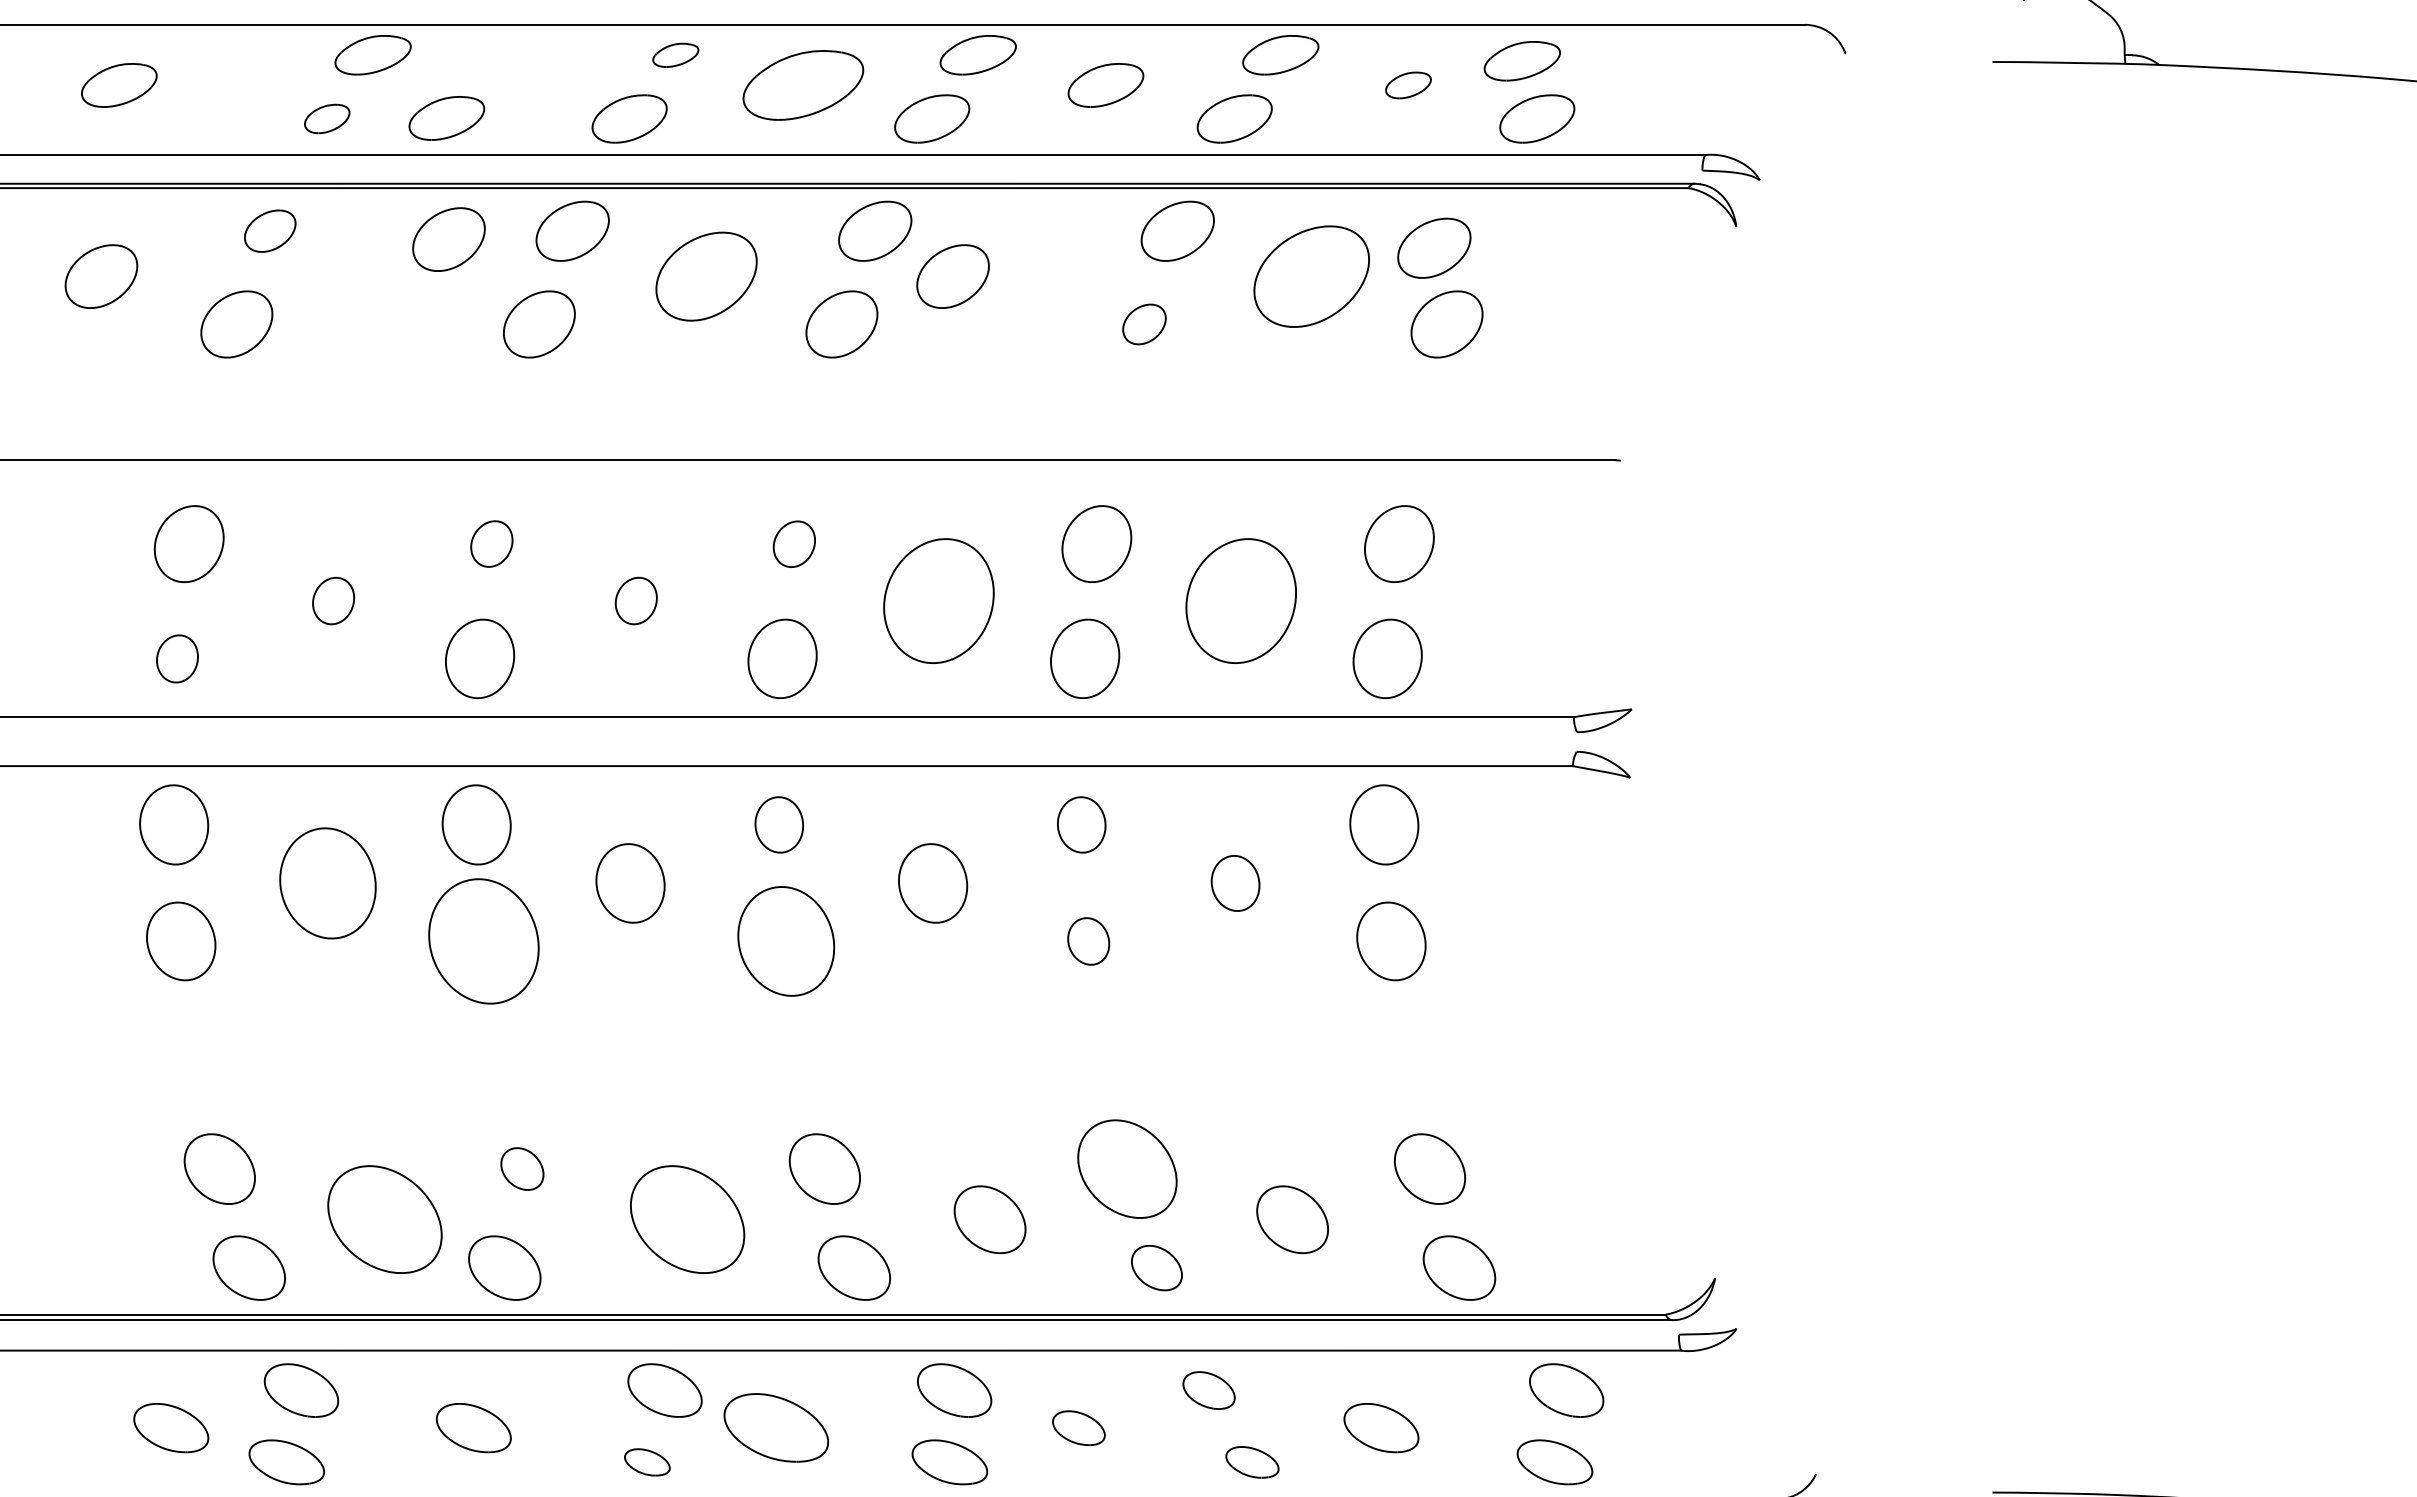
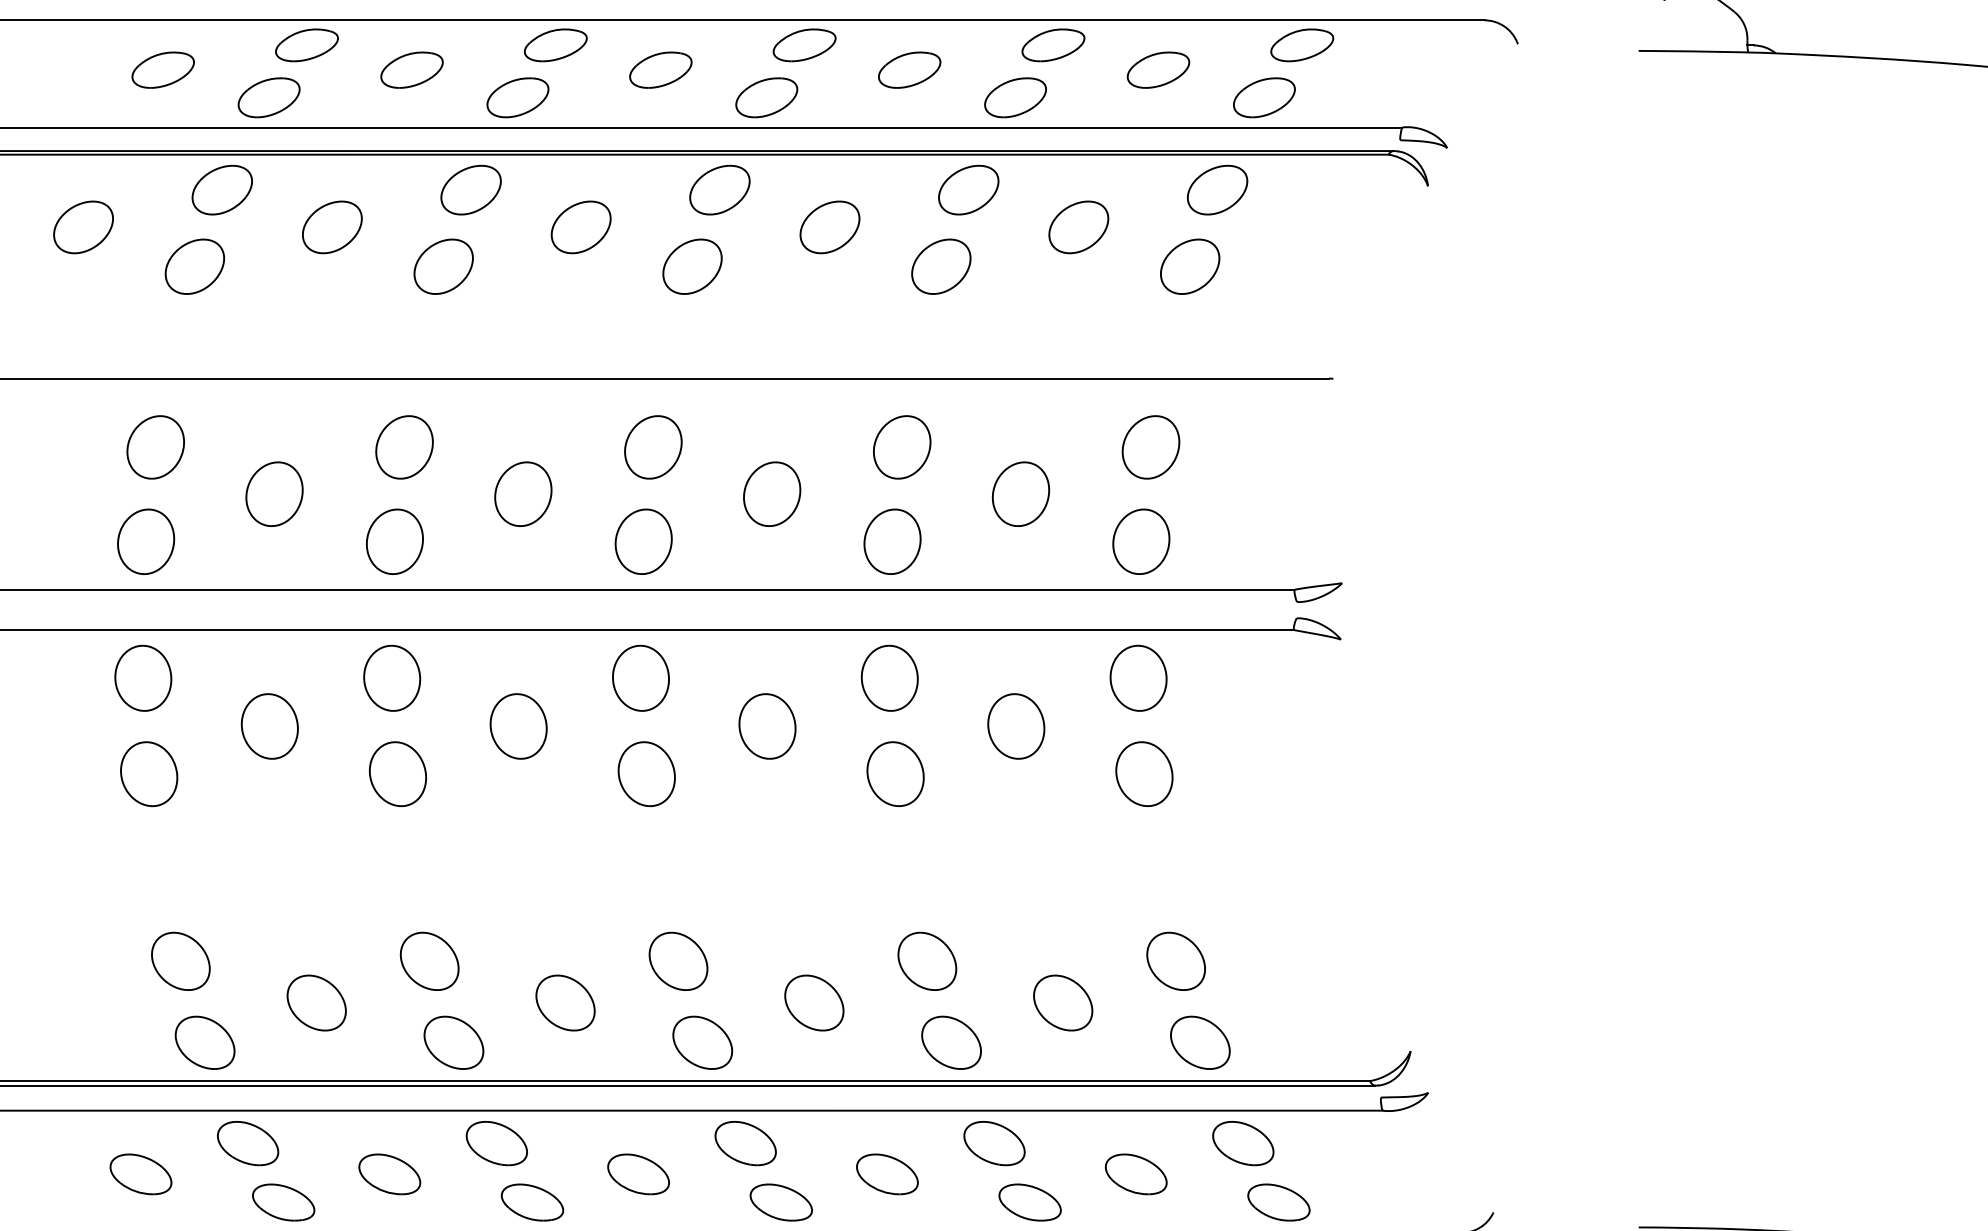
part: (675, 55) -> (555, 45), size x1.67
part: (1521, 61) -> (1301, 45), moved
part: (119, 85) -> (163, 70), moved
part: (803, 85) -> (660, 70), size x0.62
part: (1408, 85) -> (1158, 70), size x1.67
part: (327, 118) -> (269, 97), size x1.67
part: (446, 118) -> (411, 70), moved
part: (270, 230) -> (222, 189), size x1.43
part: (448, 239) -> (331, 227), moved
part: (1434, 247) -> (1217, 189), moved
part: (706, 276) -> (581, 227), size x0.71
part: (952, 276) -> (829, 227), moved
part: (1311, 276) -> (1078, 227), size x0.62
part: (1144, 324) -> (941, 266), size x1.67
part: (491, 543) -> (404, 446), size x1.67
part: (794, 544) -> (653, 447), size x1.67
part: (333, 600) -> (274, 493), size x1.67
part: (636, 600) -> (523, 493), size x1.67
part: (938, 600) -> (771, 493), size x0.62
part: (1241, 600) -> (1021, 493), size x0.62
part: (177, 658) -> (146, 541), size x1.67
part: (779, 824) -> (641, 678), size x1.43
part: (1081, 824) -> (889, 678), size x1.43
part: (327, 883) -> (269, 726), size x0.71
part: (1235, 883) -> (1016, 726), size x1.43
part: (483, 941) -> (397, 774), size x0.62
part: (786, 941) -> (646, 774), size x0.71
part: (1088, 941) -> (895, 774), size x1.67
part: (522, 1168) -> (429, 960), size x1.67
part: (1127, 1168) -> (927, 960), size x0.71
part: (384, 1219) -> (316, 1002), size x0.62
part: (687, 1219) -> (565, 1002), size x0.62
part: (504, 1267) -> (453, 1042), moved
part: (1156, 1267) -> (951, 1042), size x1.43
part: (664, 1390) -> (496, 1143), moved
part: (954, 1390) -> (745, 1143), moved
part: (1208, 1390) -> (994, 1143), size x1.43
part: (1566, 1390) -> (1243, 1143), moved
part: (776, 1428) -> (638, 1174), size x0.71
part: (1078, 1428) -> (887, 1174), size x1.43
part: (286, 1462) -> (283, 1202), moved
part: (647, 1462) -> (532, 1202), size x1.67
part: (1252, 1462) -> (1030, 1202), size x1.43

